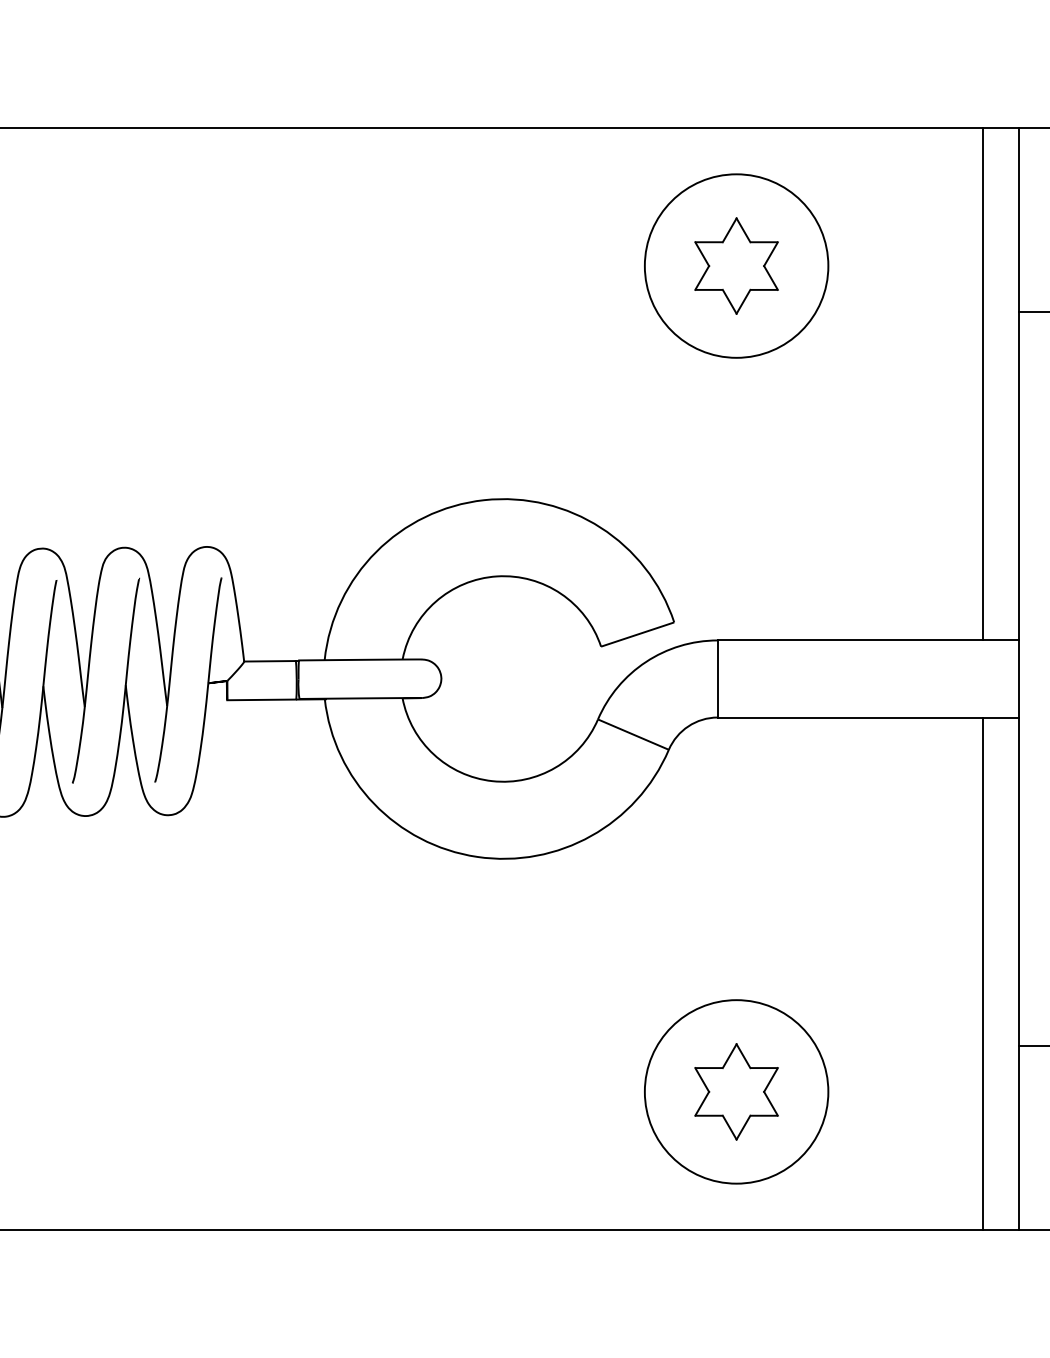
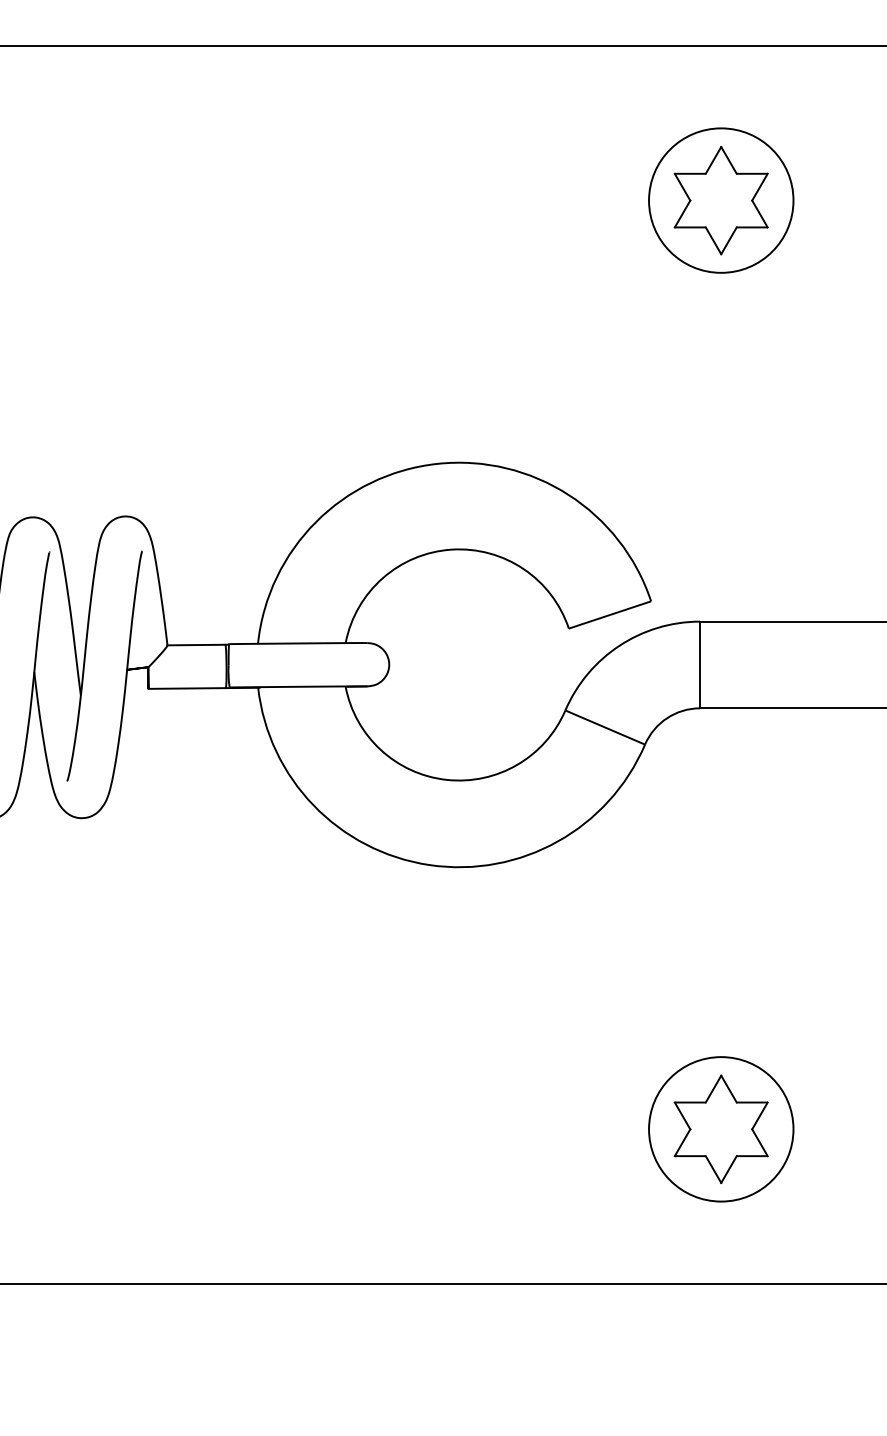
circle: (736, 265) -> (721, 199), size x0.7
circle: (736, 1091) -> (721, 1128), size x0.7

